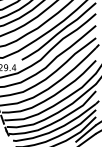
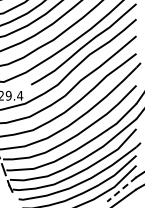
line: (85, 133) -> (121, 189), solid -> dashed

